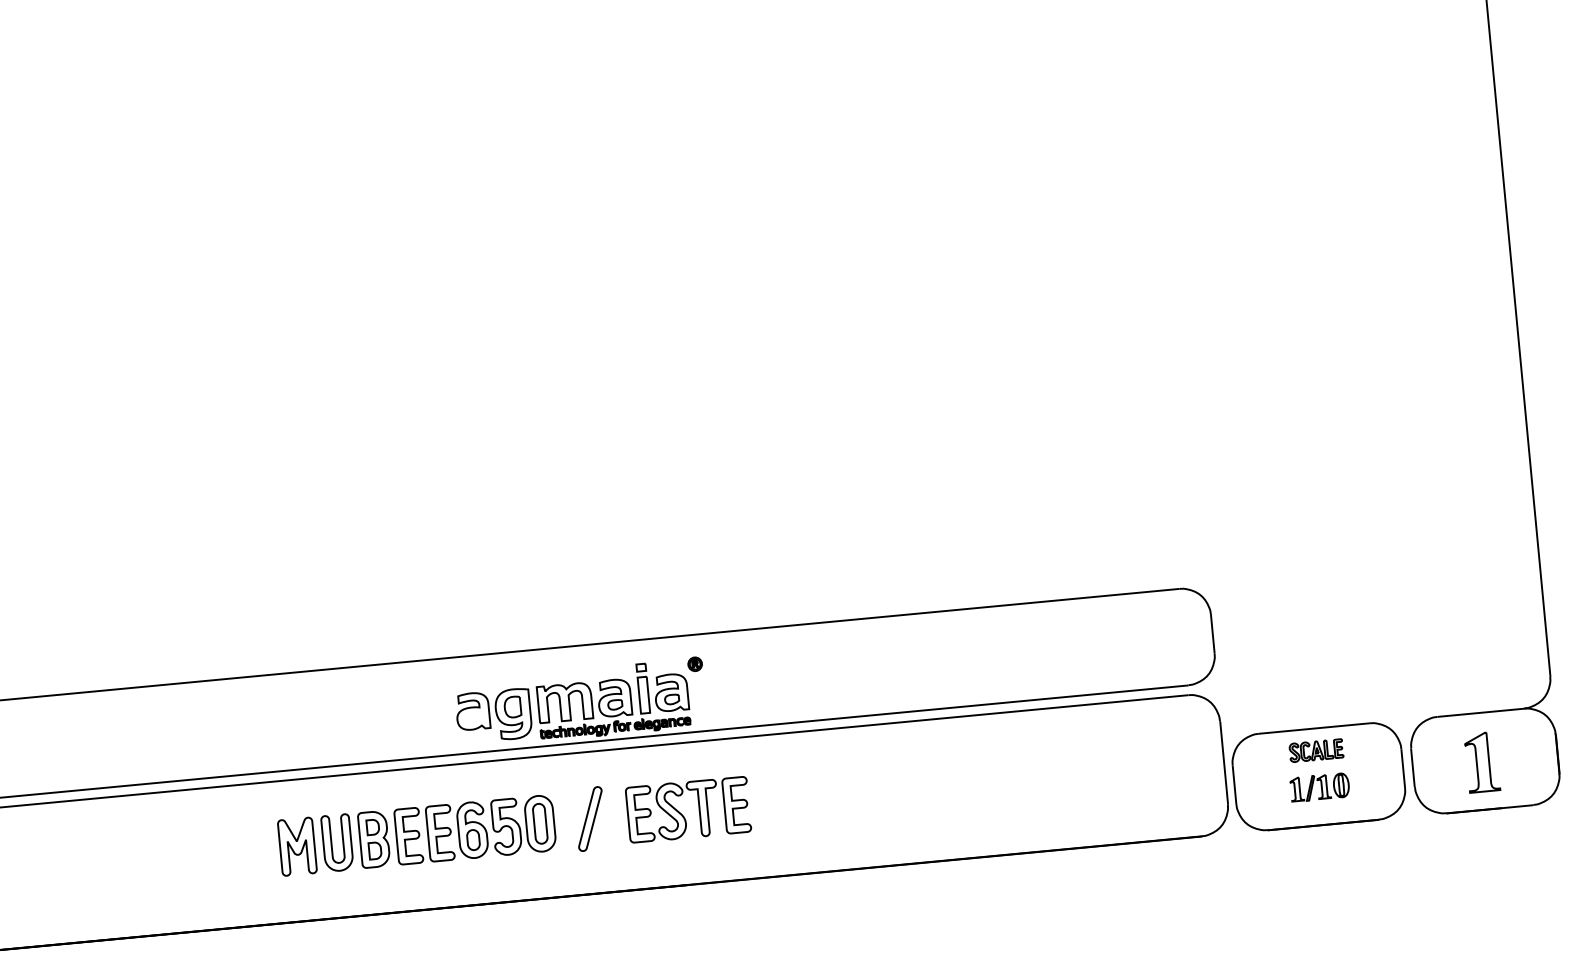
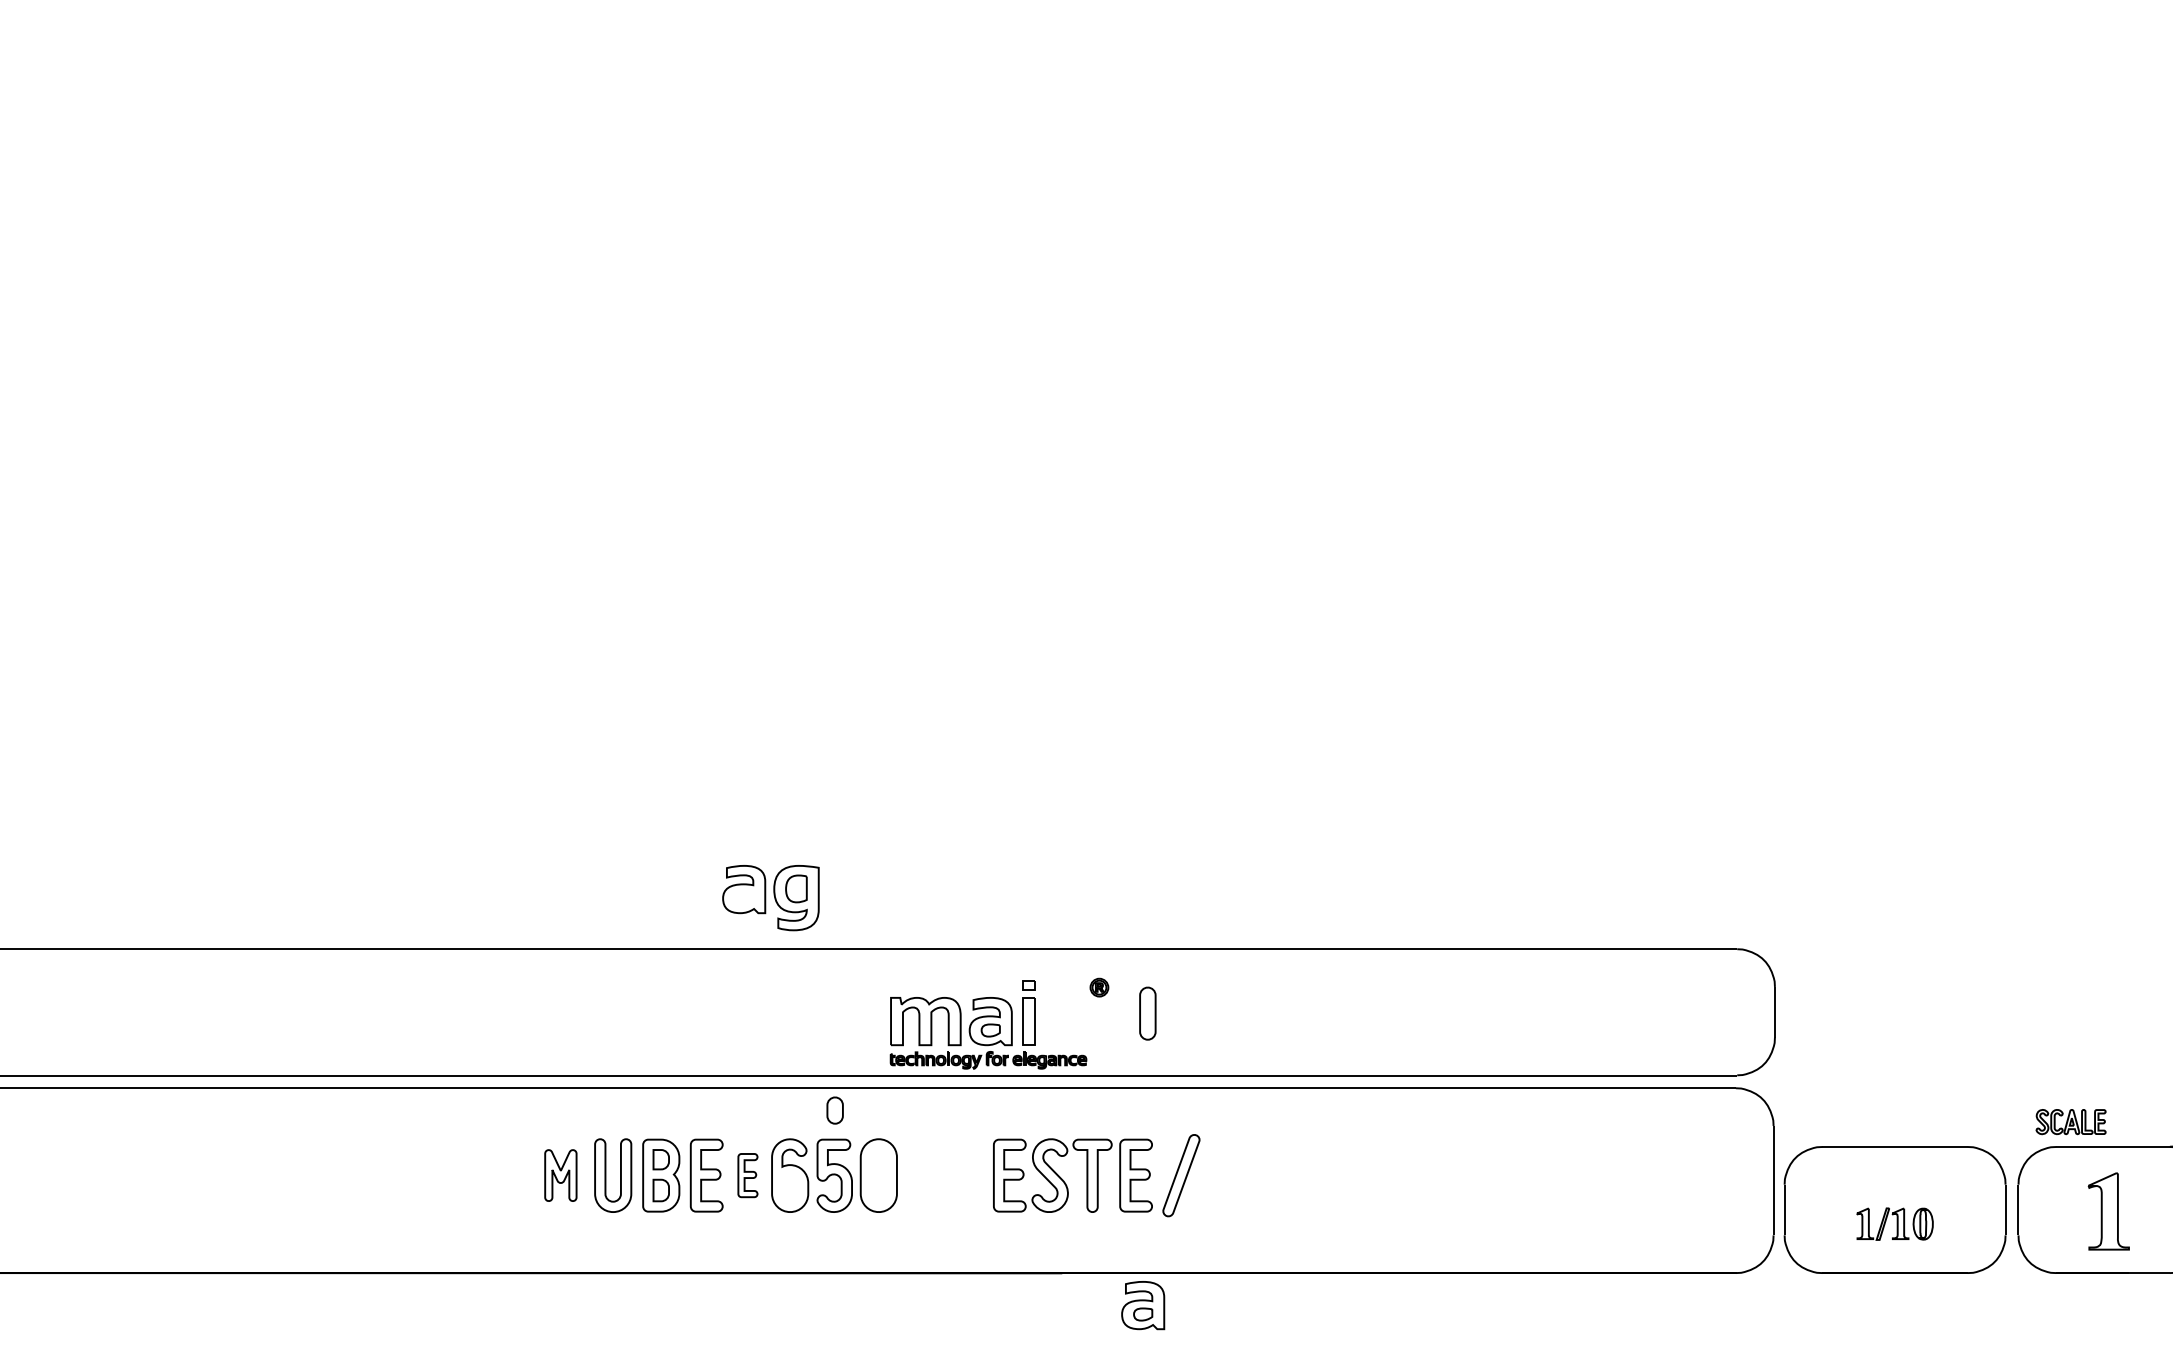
part: (671, 692) -> (1143, 1305), moved
part: (493, 716) -> (770, 898), moved
part: (1315, 751) -> (2070, 1122), moved
part: (590, 818) -> (1181, 1175), moved
part: (540, 823) -> (1147, 1013), moved
part: (439, 833) -> (747, 1175), size x0.6
part: (472, 840) -> (834, 1110), moved
part: (297, 846) -> (560, 1175), size x0.7

